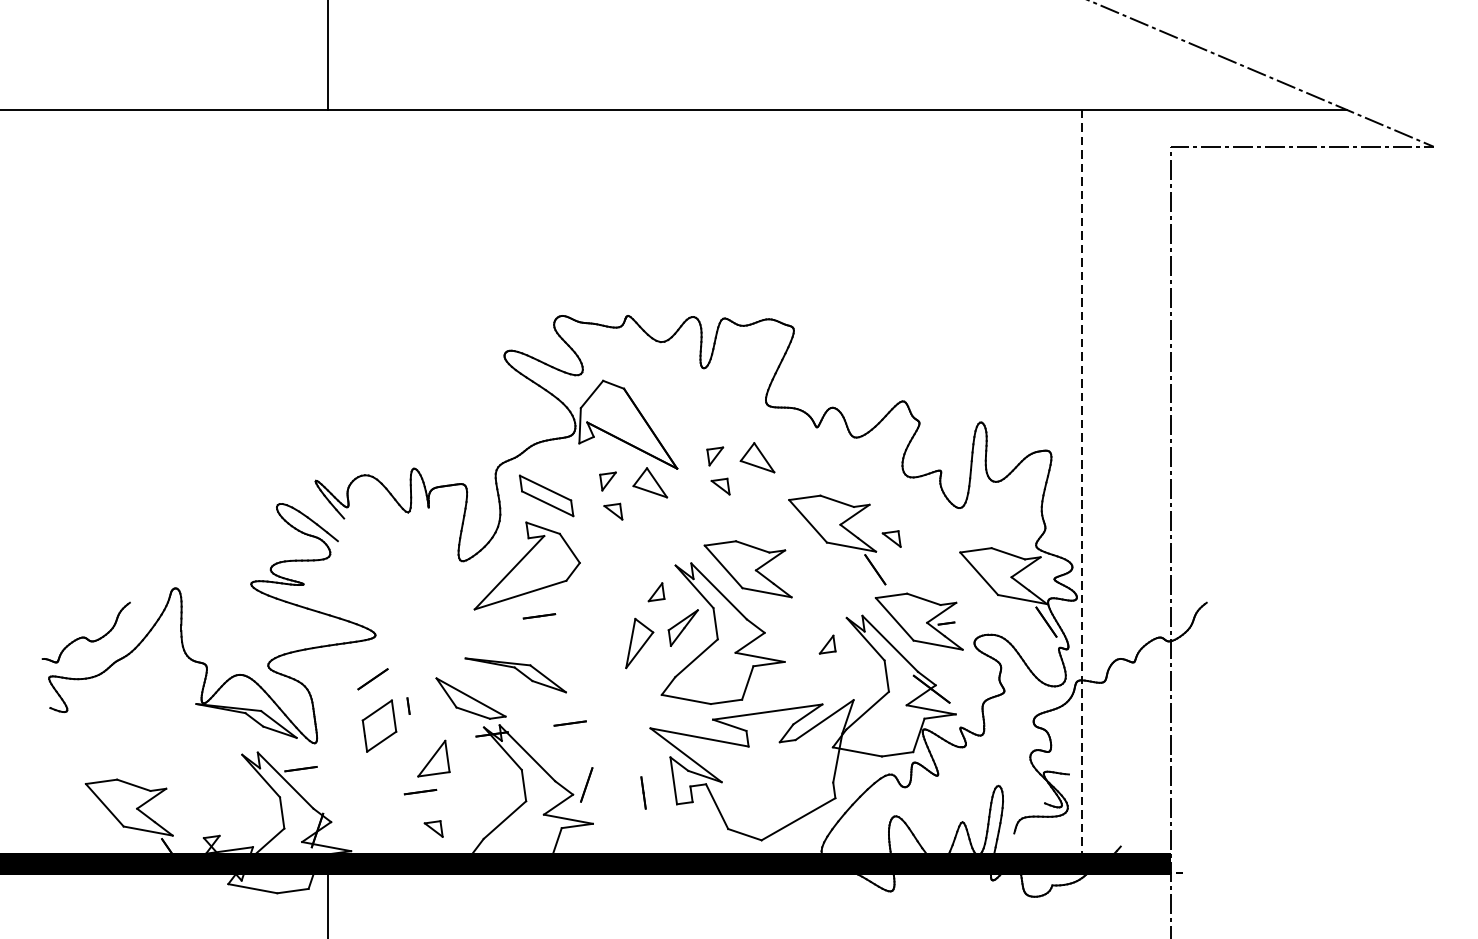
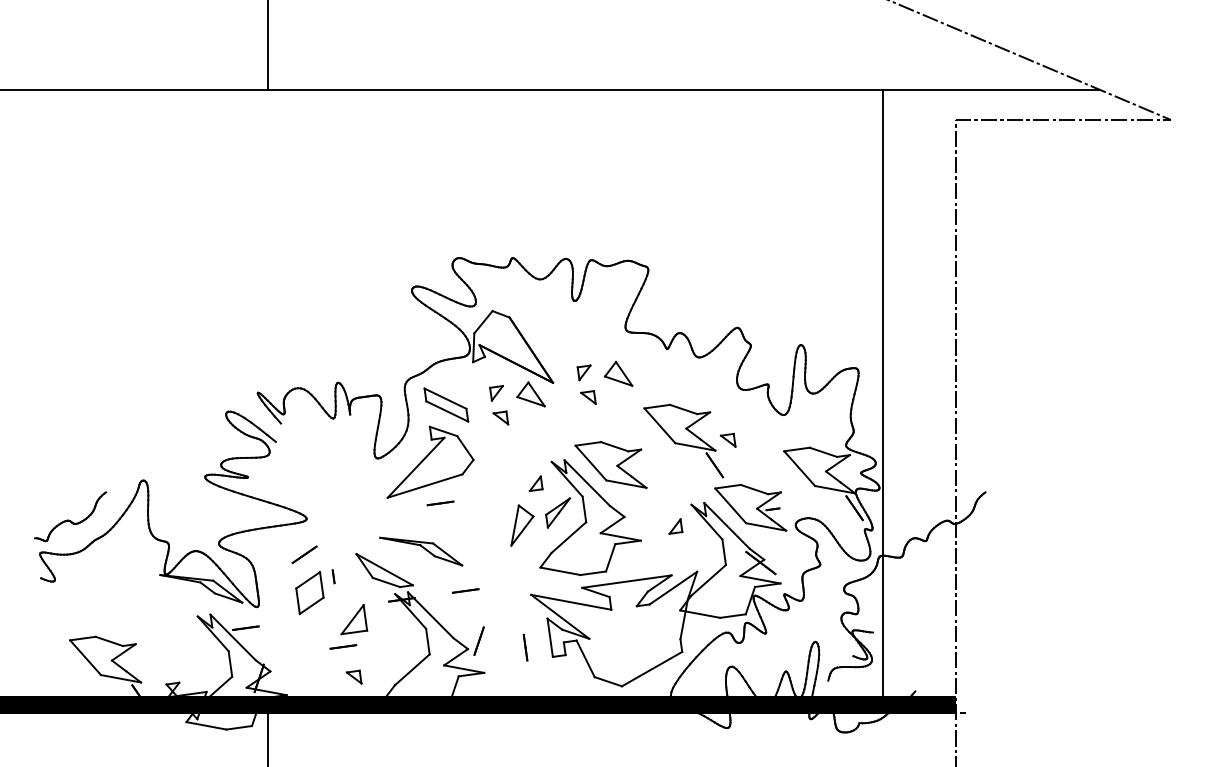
line: (1081, 486) -> (883, 397), dashed -> solid

